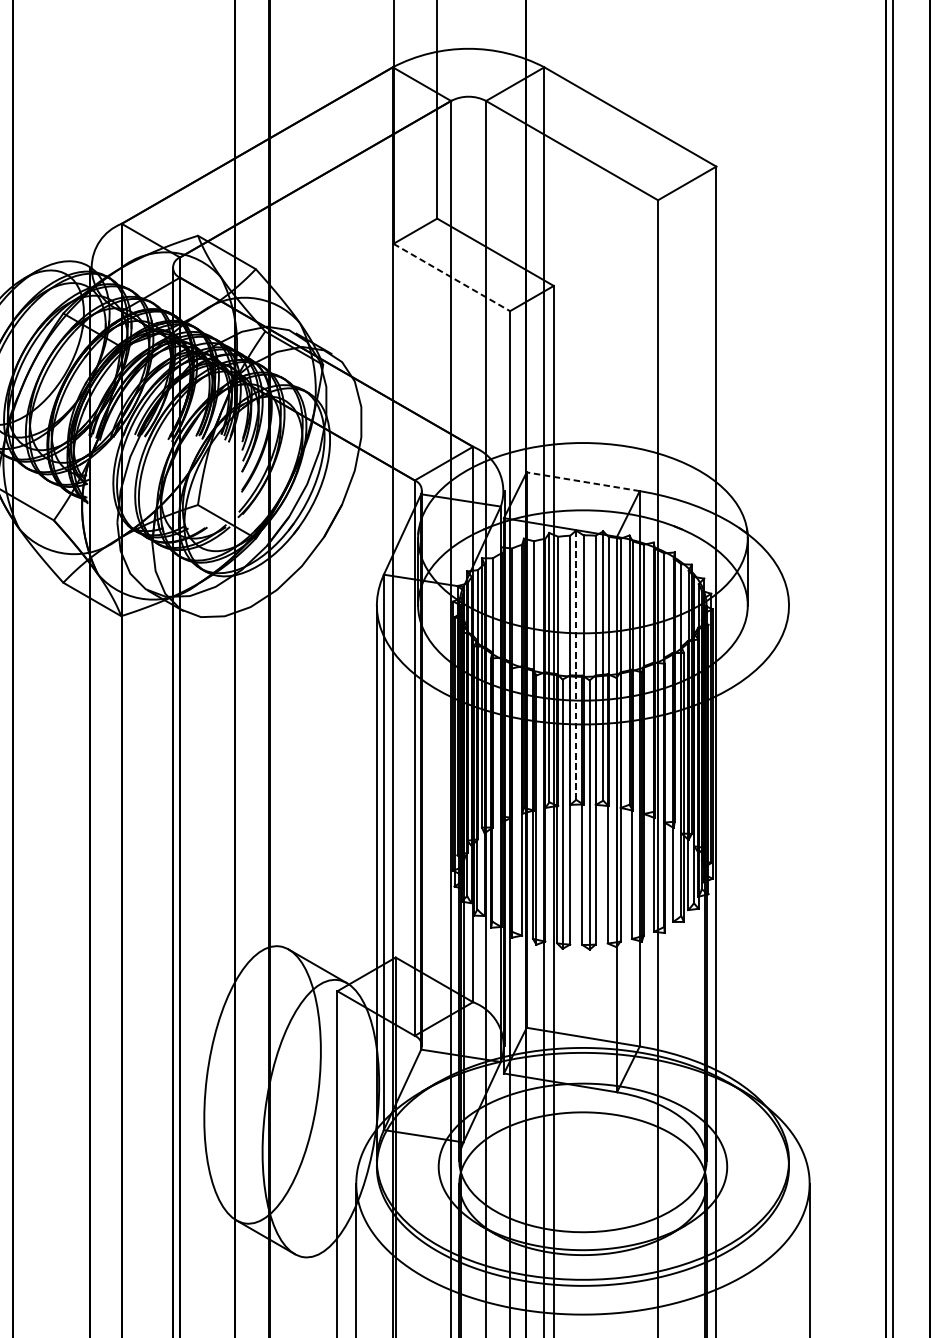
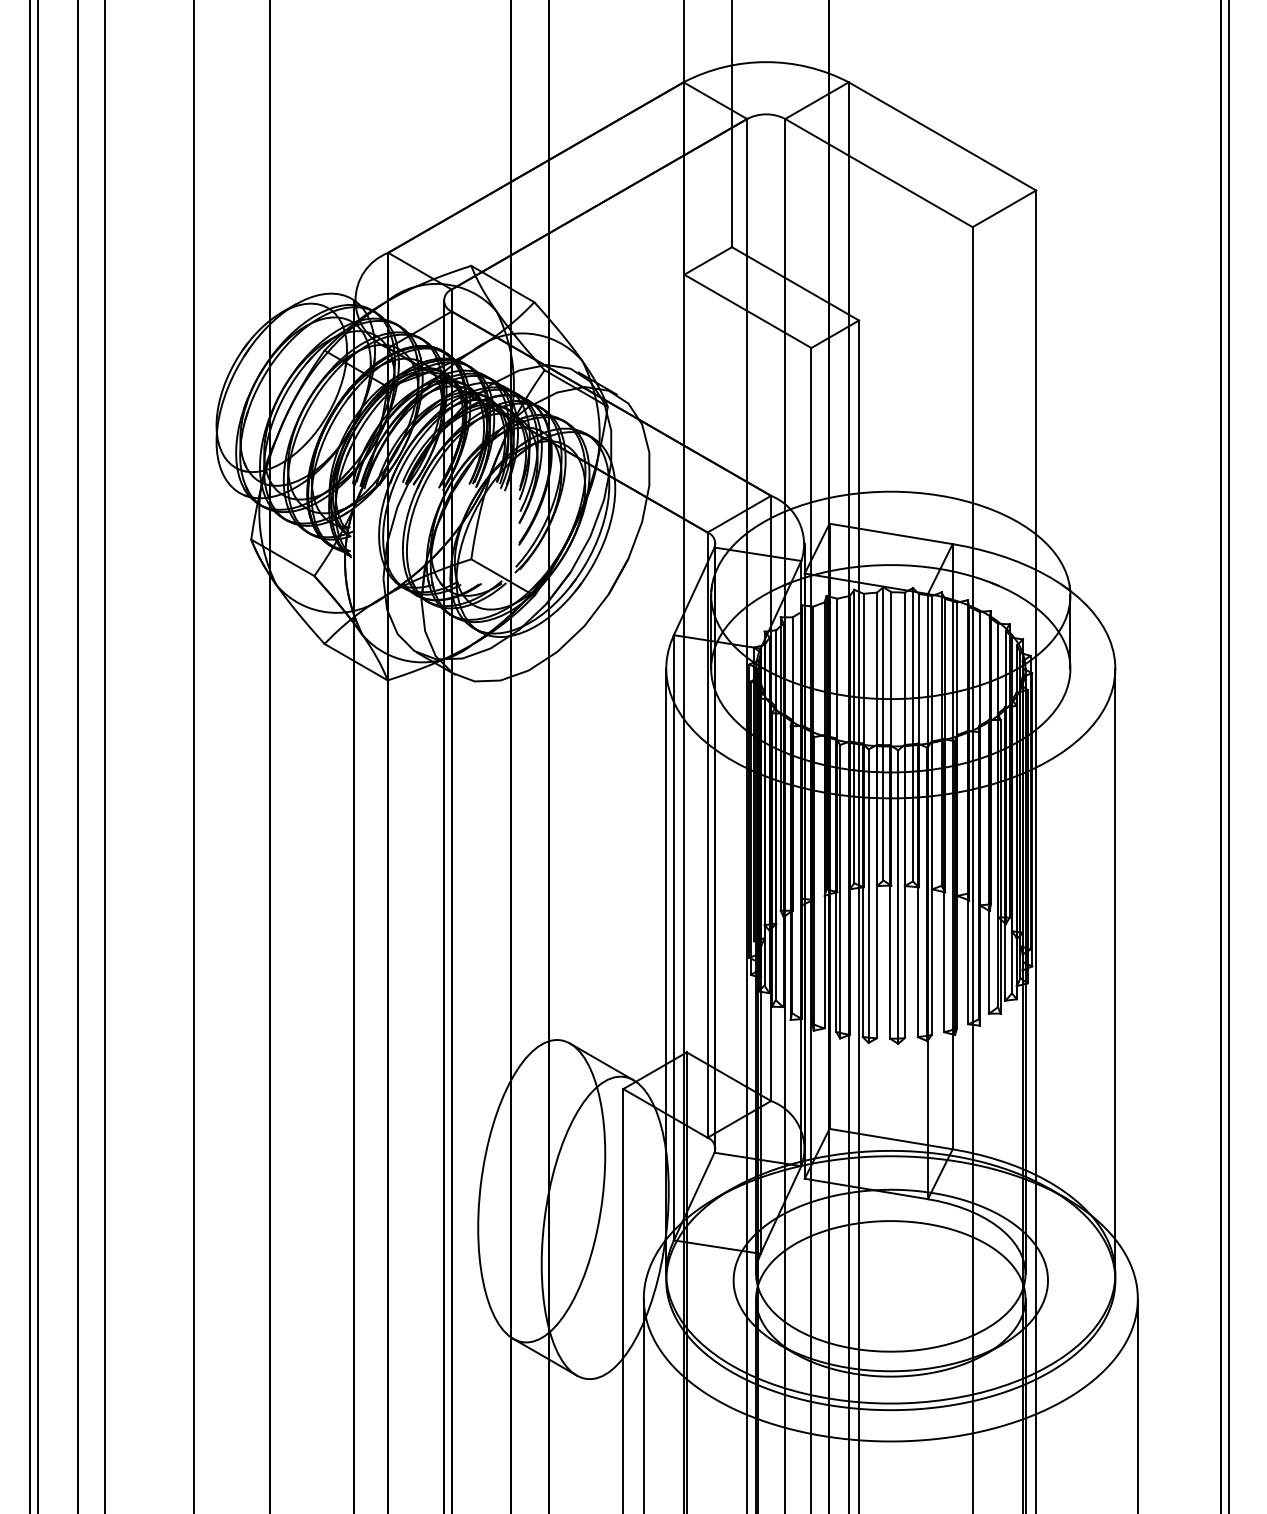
line: (452, 277) -> (748, 311), dashed -> solid
line: (582, 481) -> (890, 533), dashed -> solid
line: (576, 664) -> (883, 733), dashed -> solid
line: (789, 882) -> (1115, 970), added

